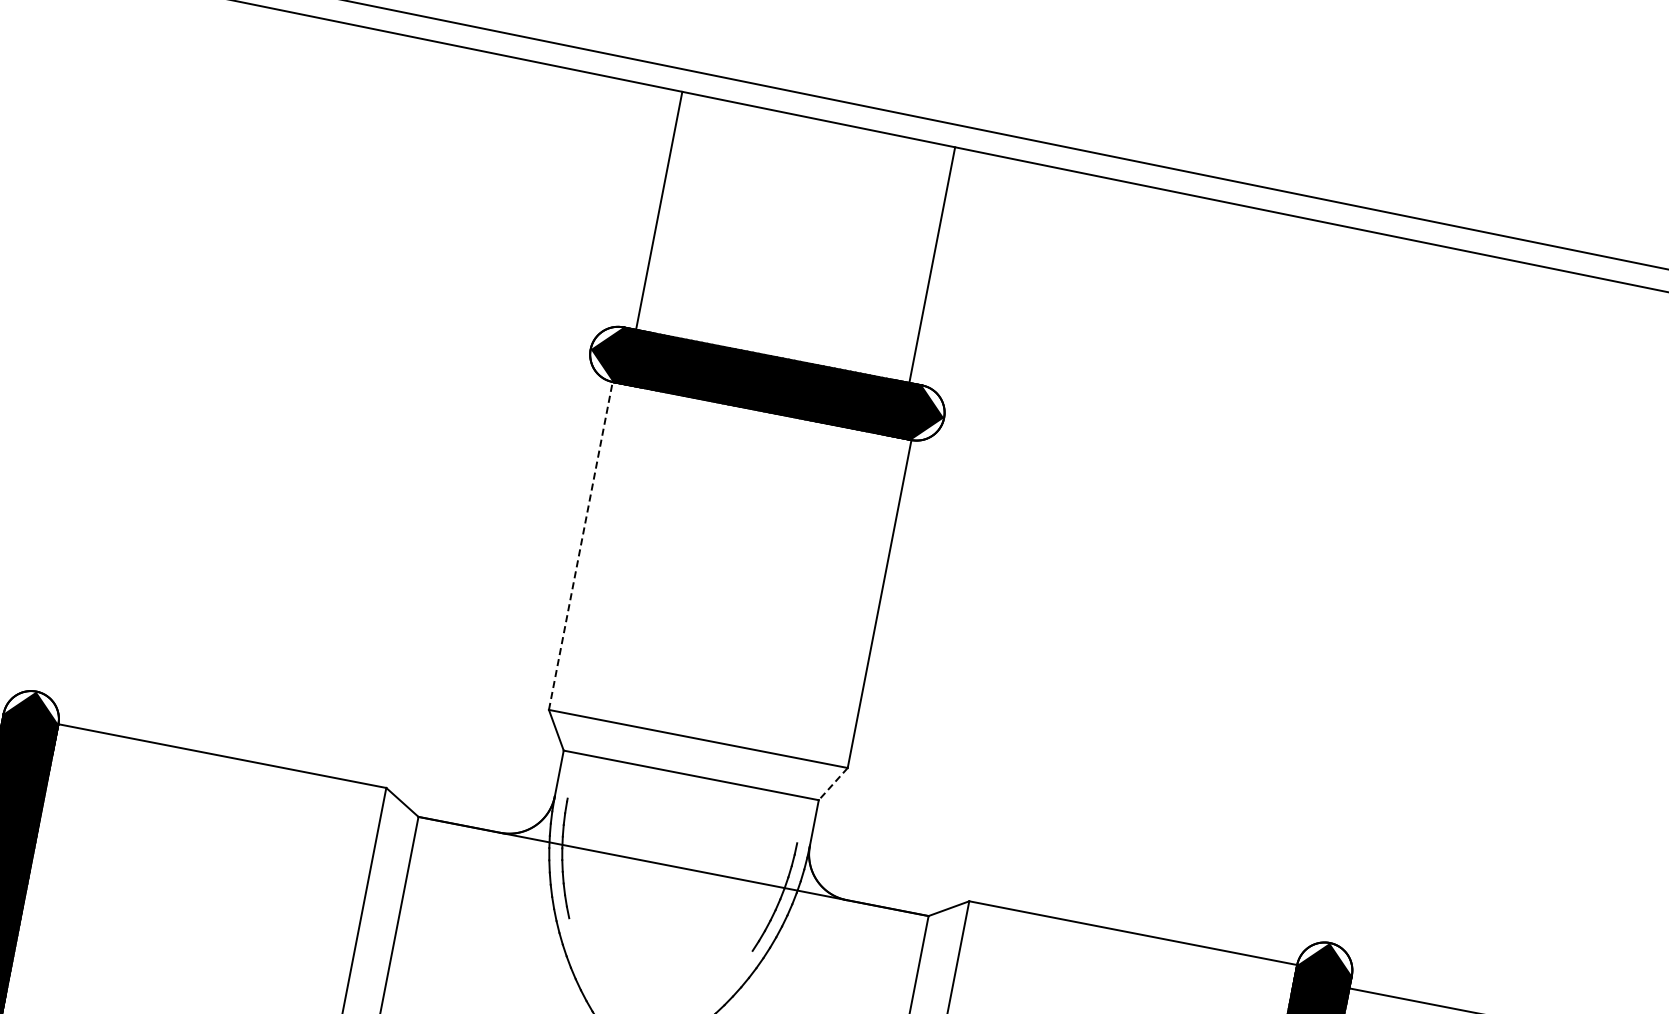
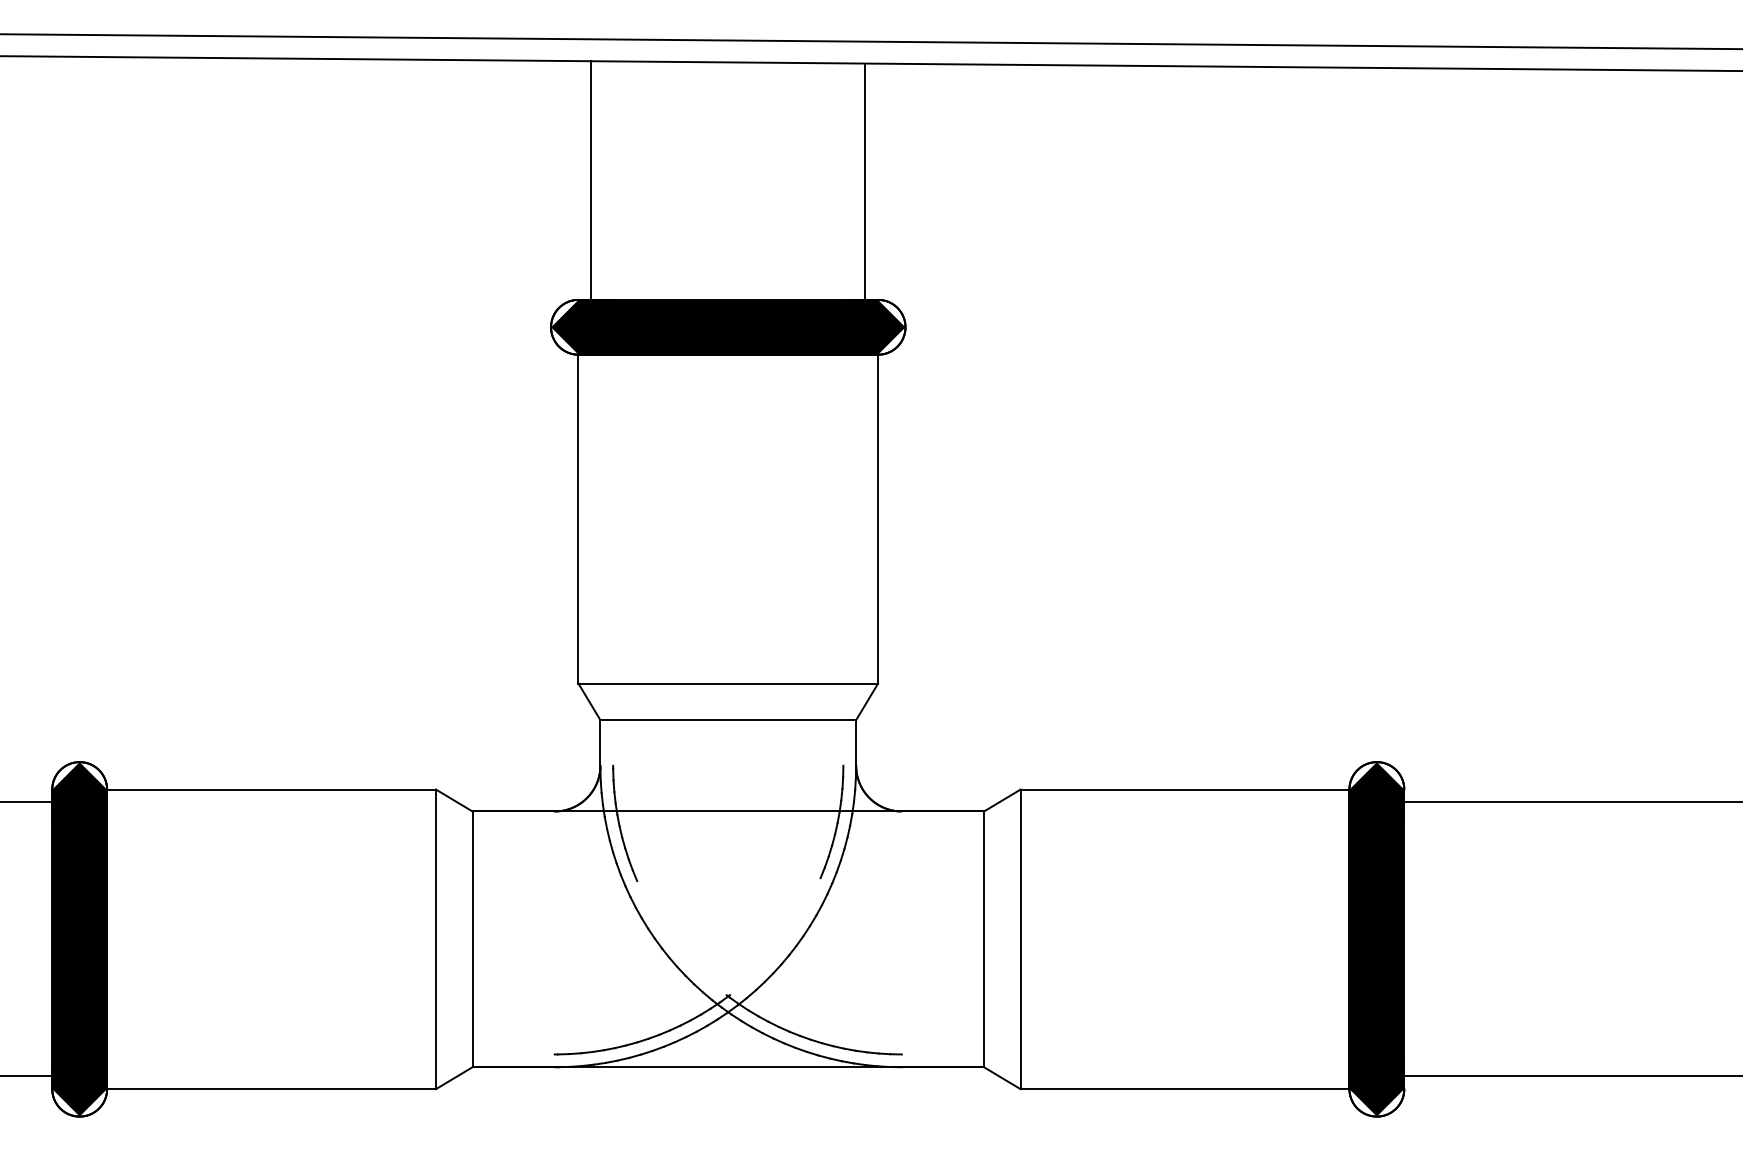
line: (580, 545) -> (578, 518), dashed -> solid
line: (832, 784) -> (866, 702), dashed -> solid

